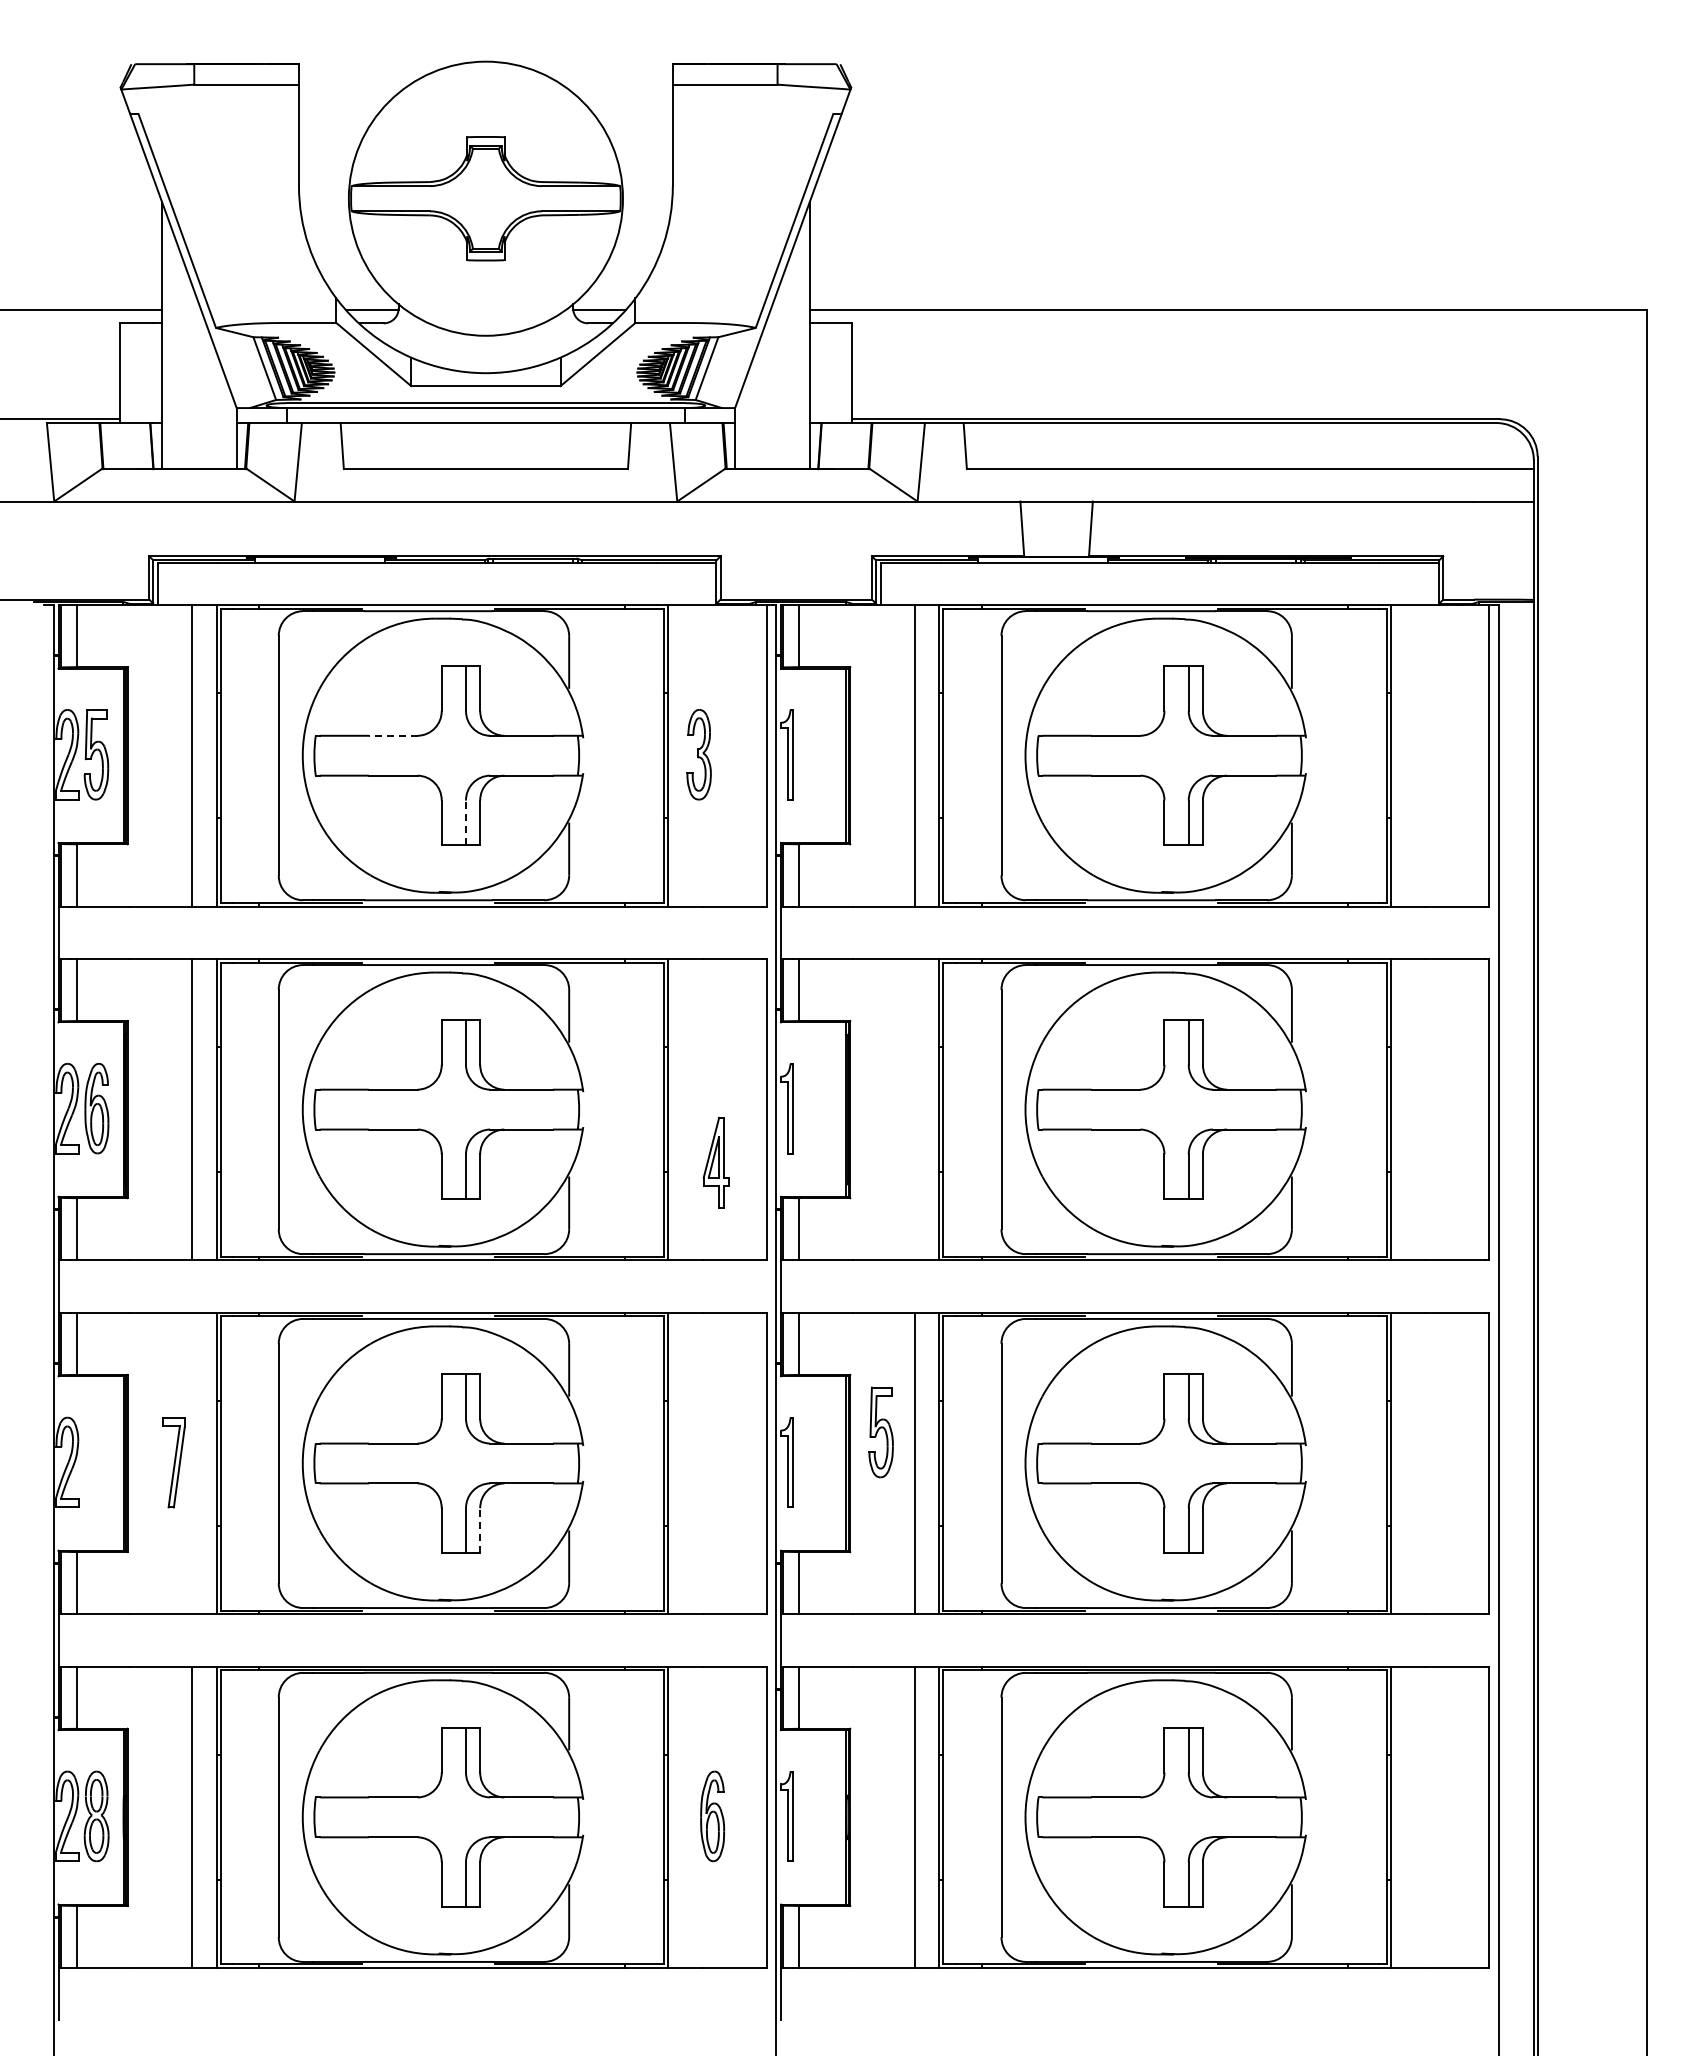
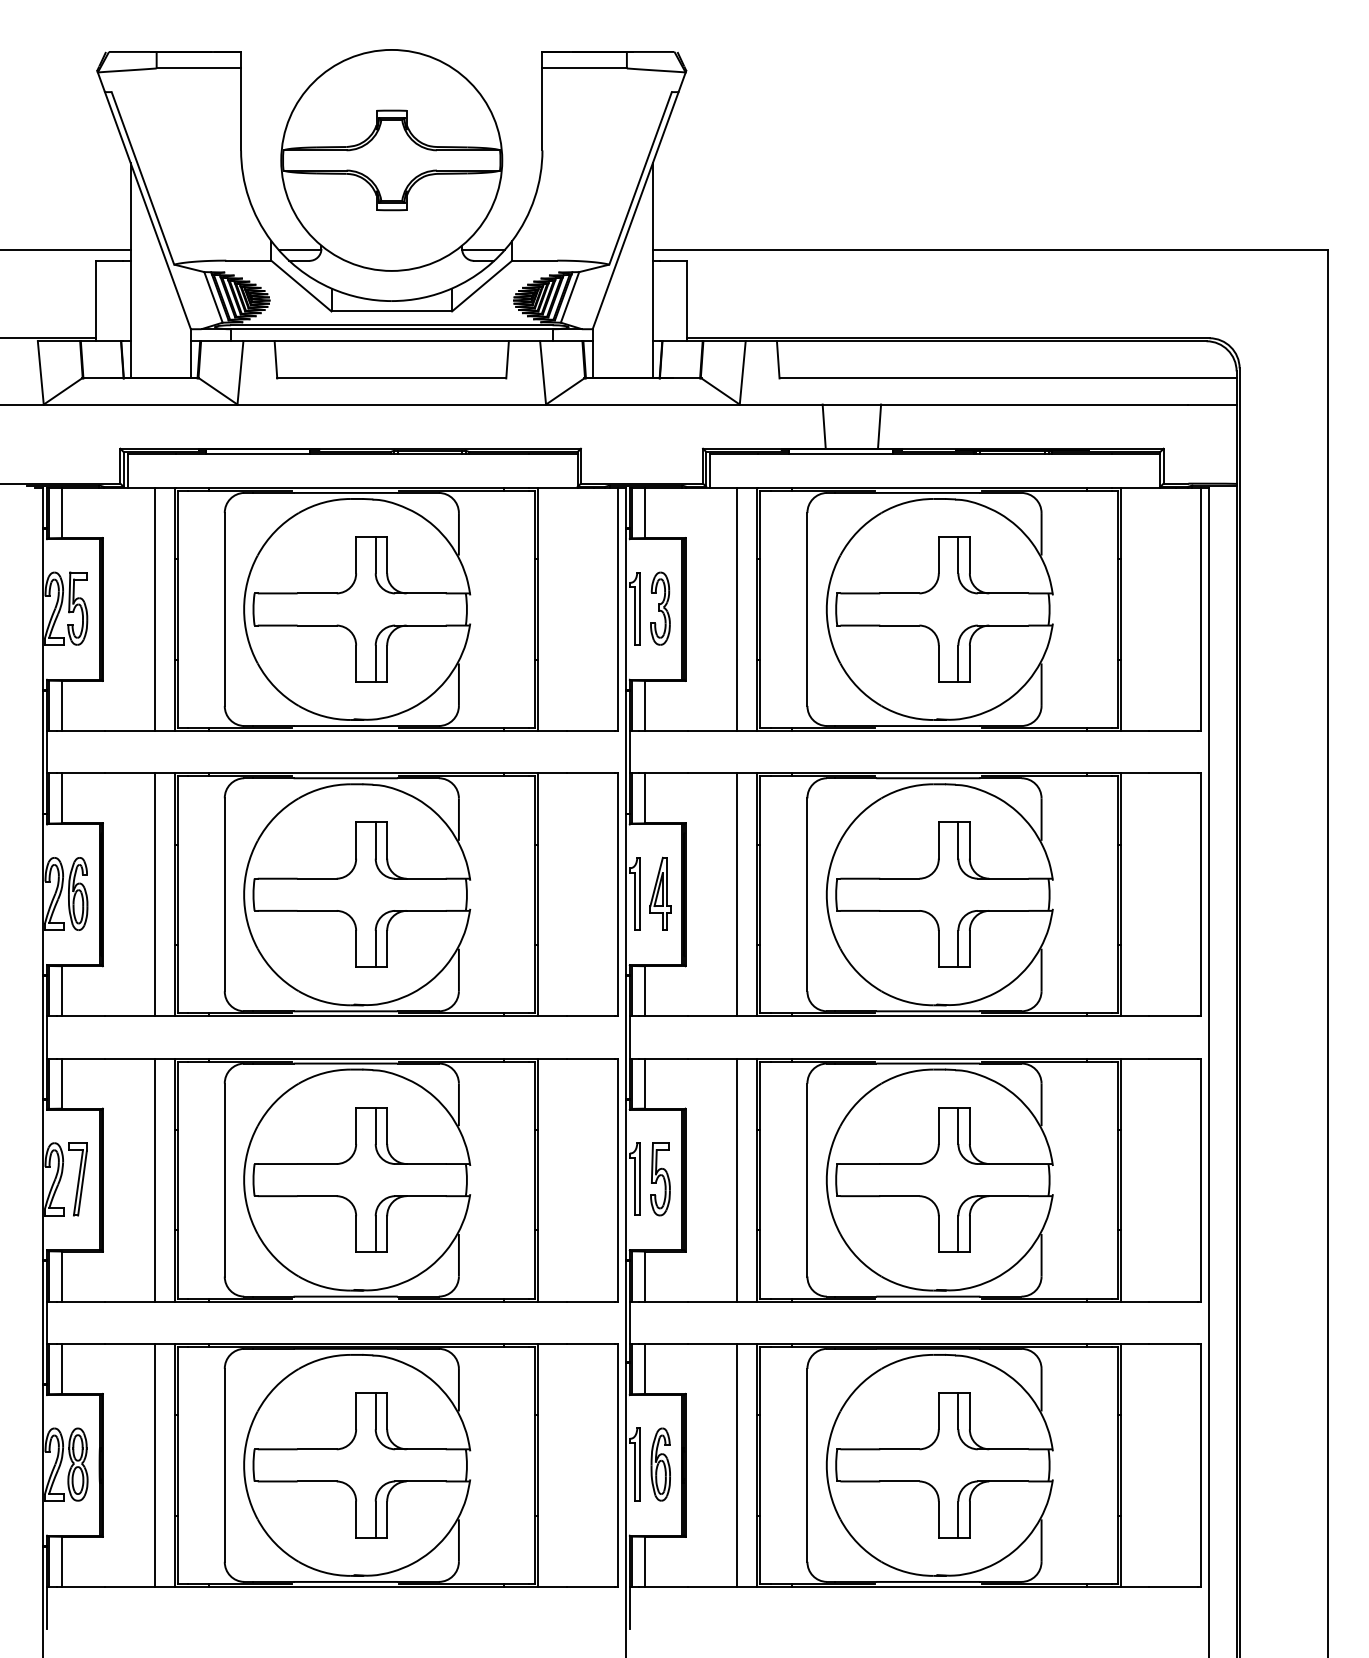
line: (392, 735) -> (316, 593), dashed -> solid
part: (698, 754) -> (659, 608), moved
line: (466, 822) -> (376, 663), dashed -> solid
line: (914, 1109) -> (737, 894), added
part: (715, 1162) -> (659, 893), moved
part: (880, 1432) -> (659, 1179), moved
part: (173, 1462) -> (77, 1179), moved
line: (191, 1463) -> (154, 1180), added
line: (480, 1530) -> (387, 1234), dashed -> solid
part: (712, 1816) -> (660, 1464), moved

